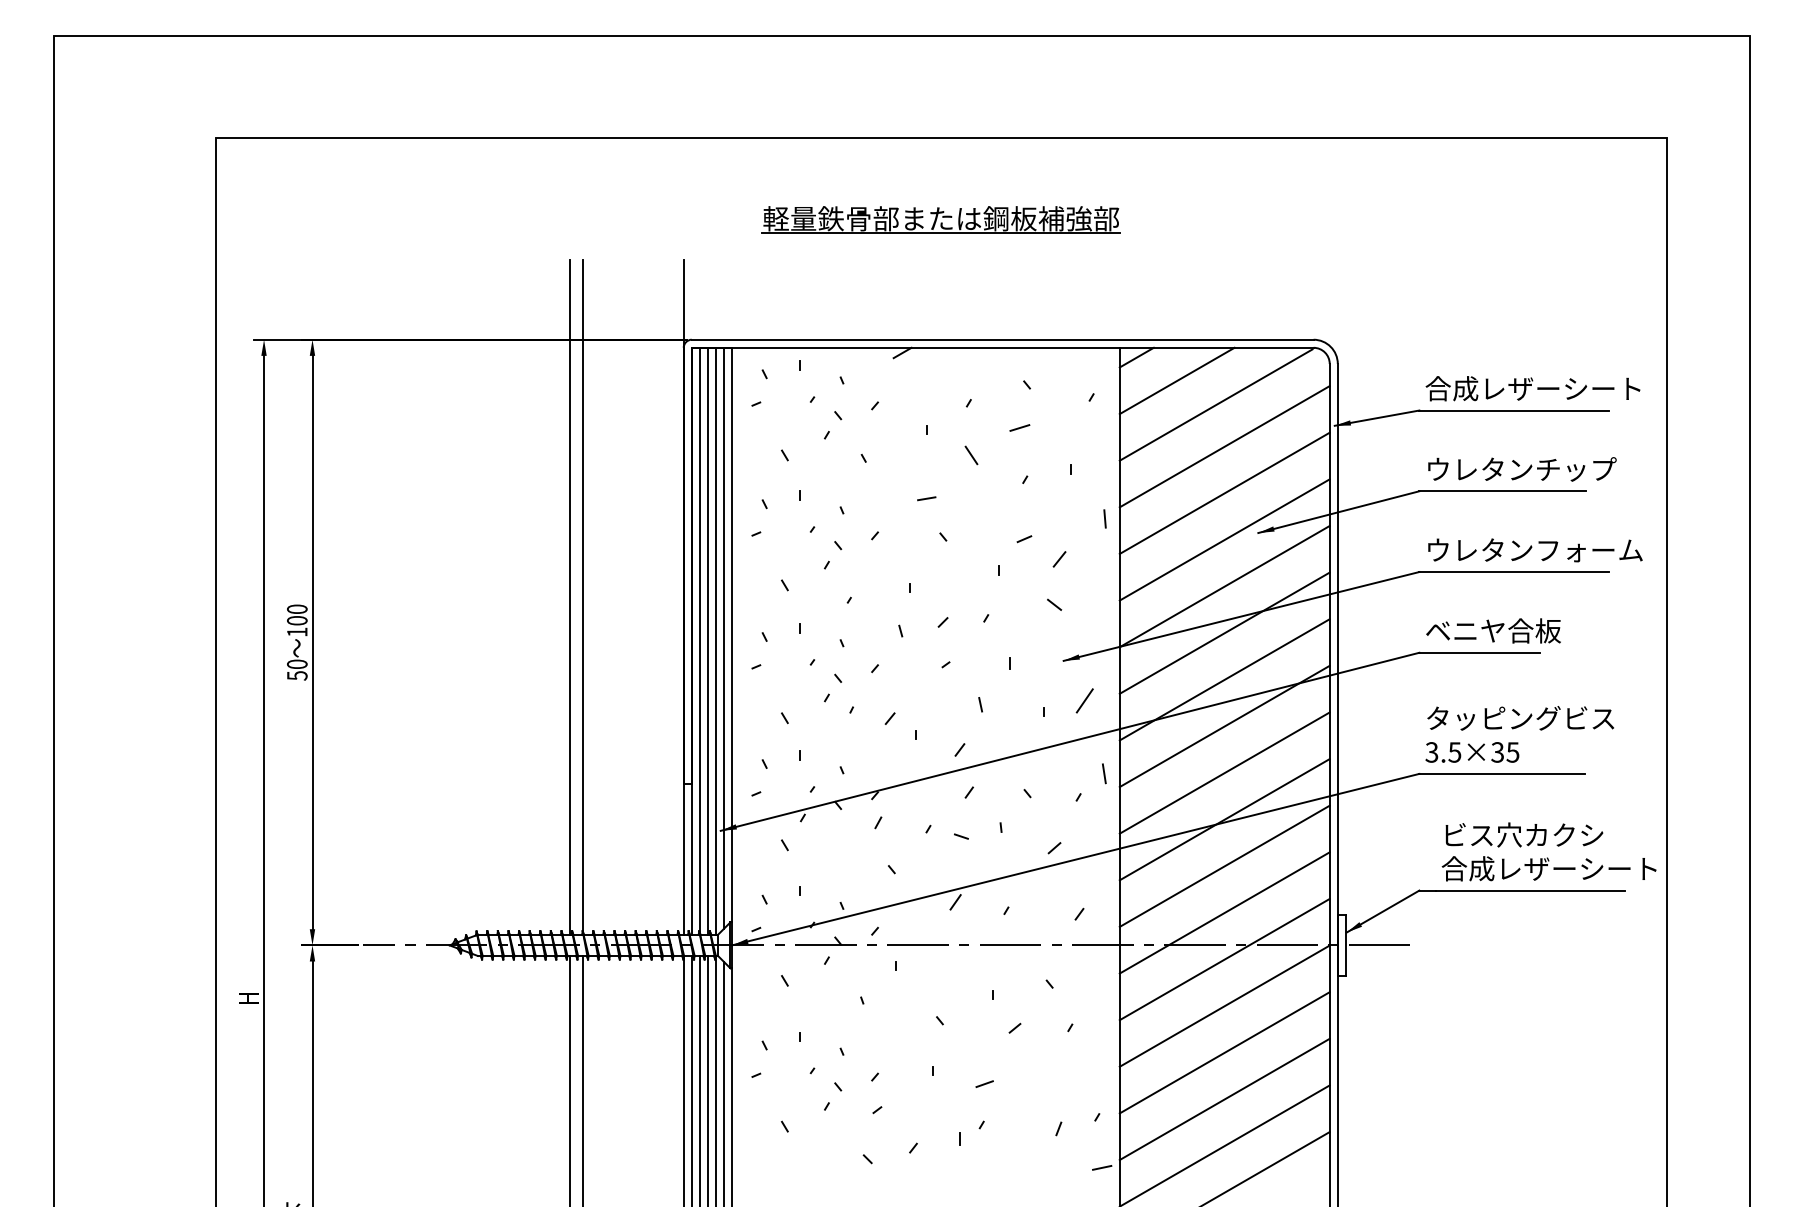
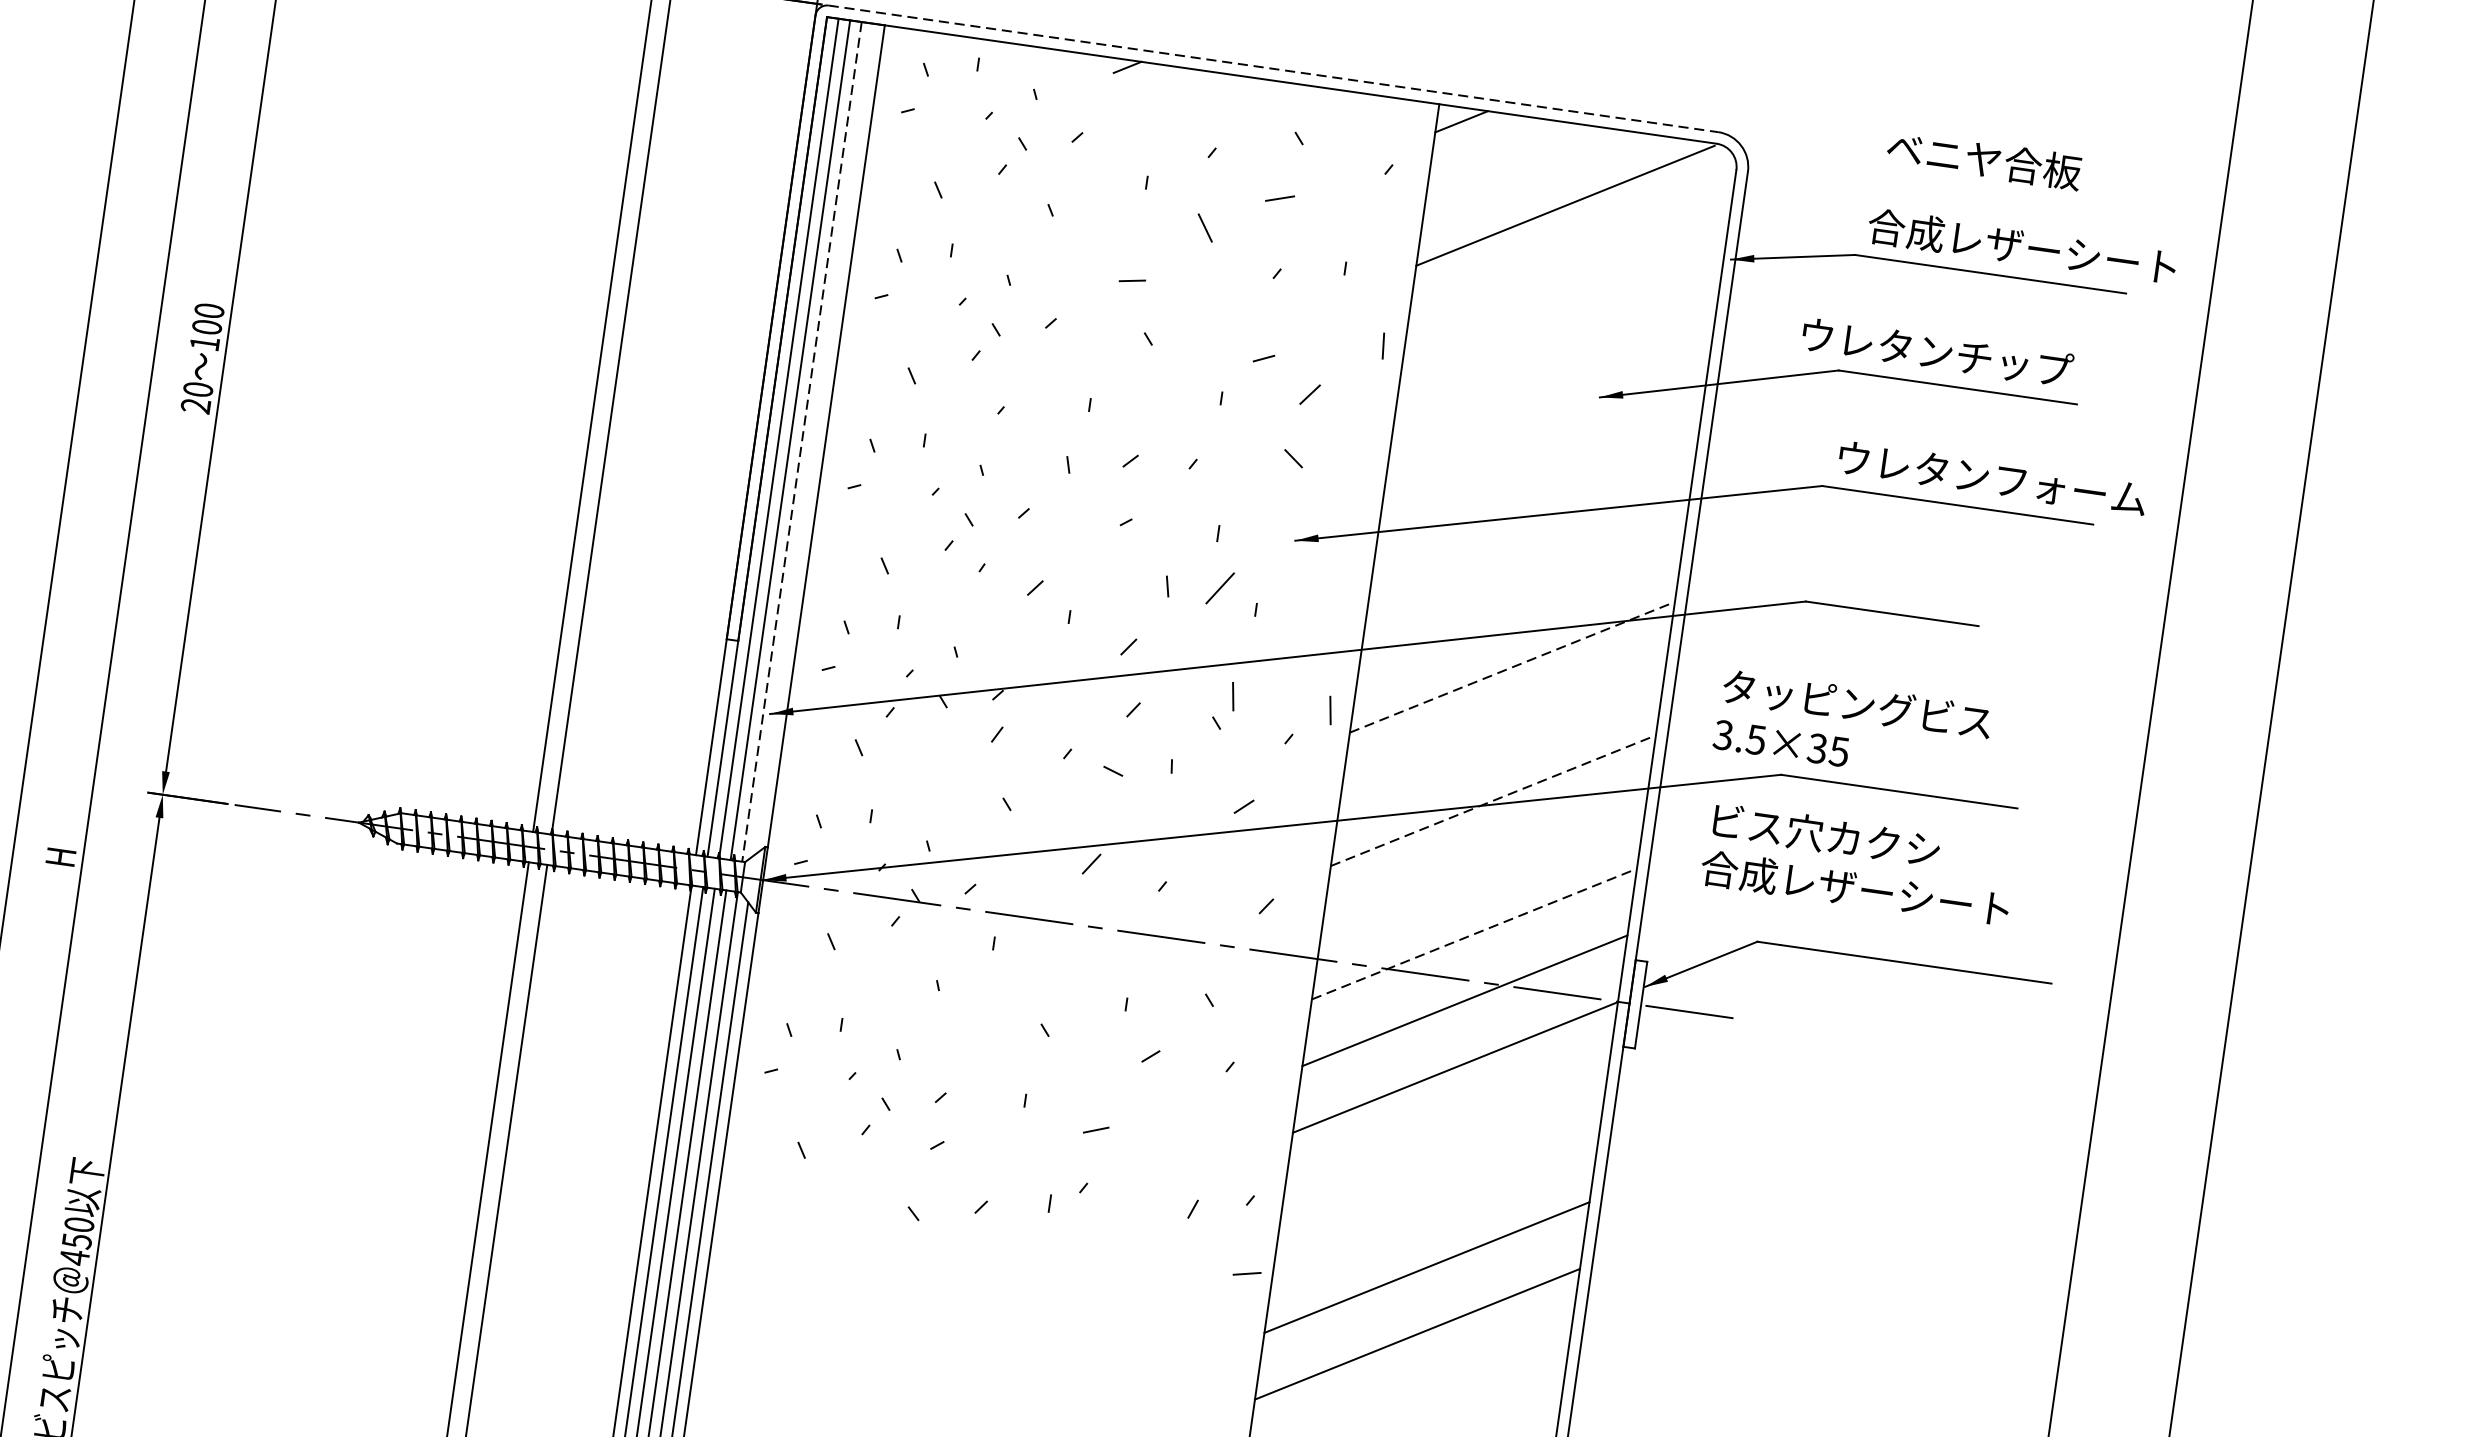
line: (1002, 339) -> (1273, 68), solid -> dashed
line: (1176, 380) -> (1513, 162), removed
line: (1224, 446) -> (1569, 266), removed
text: (1522, 469) -> (1937, 352), moved
line: (1224, 492) -> (1559, 332), removed
line: (1224, 539) -> (1550, 399), removed
line: (1224, 586) -> (1540, 467), removed
text: (1493, 630) -> (1984, 159), moved
line: (1224, 632) -> (1531, 532), removed
line: (724, 637) -> (814, 438), removed
line: (716, 641) -> (802, 442), solid -> dashed
text: (297, 675) -> (196, 405), 50 -> 20
line: (1224, 679) -> (1521, 600), removed
line: (1084, 700) -> (1219, 587), moved
line: (1225, 726) -> (1513, 667), solid -> dashed
text: (1519, 734) -> (1852, 727), moved
line: (1224, 772) -> (1502, 733), removed
line: (1036, 773) -> (1233, 696), added
line: (1225, 819) -> (1494, 800), solid -> dashed
text: (1548, 851) -> (1857, 863), moved
line: (1224, 865) -> (1483, 866), removed
line: (1225, 912) -> (1475, 933), solid -> dashed
line: (1224, 1052) -> (1445, 1133), removed
line: (1224, 1099) -> (1436, 1200), removed

